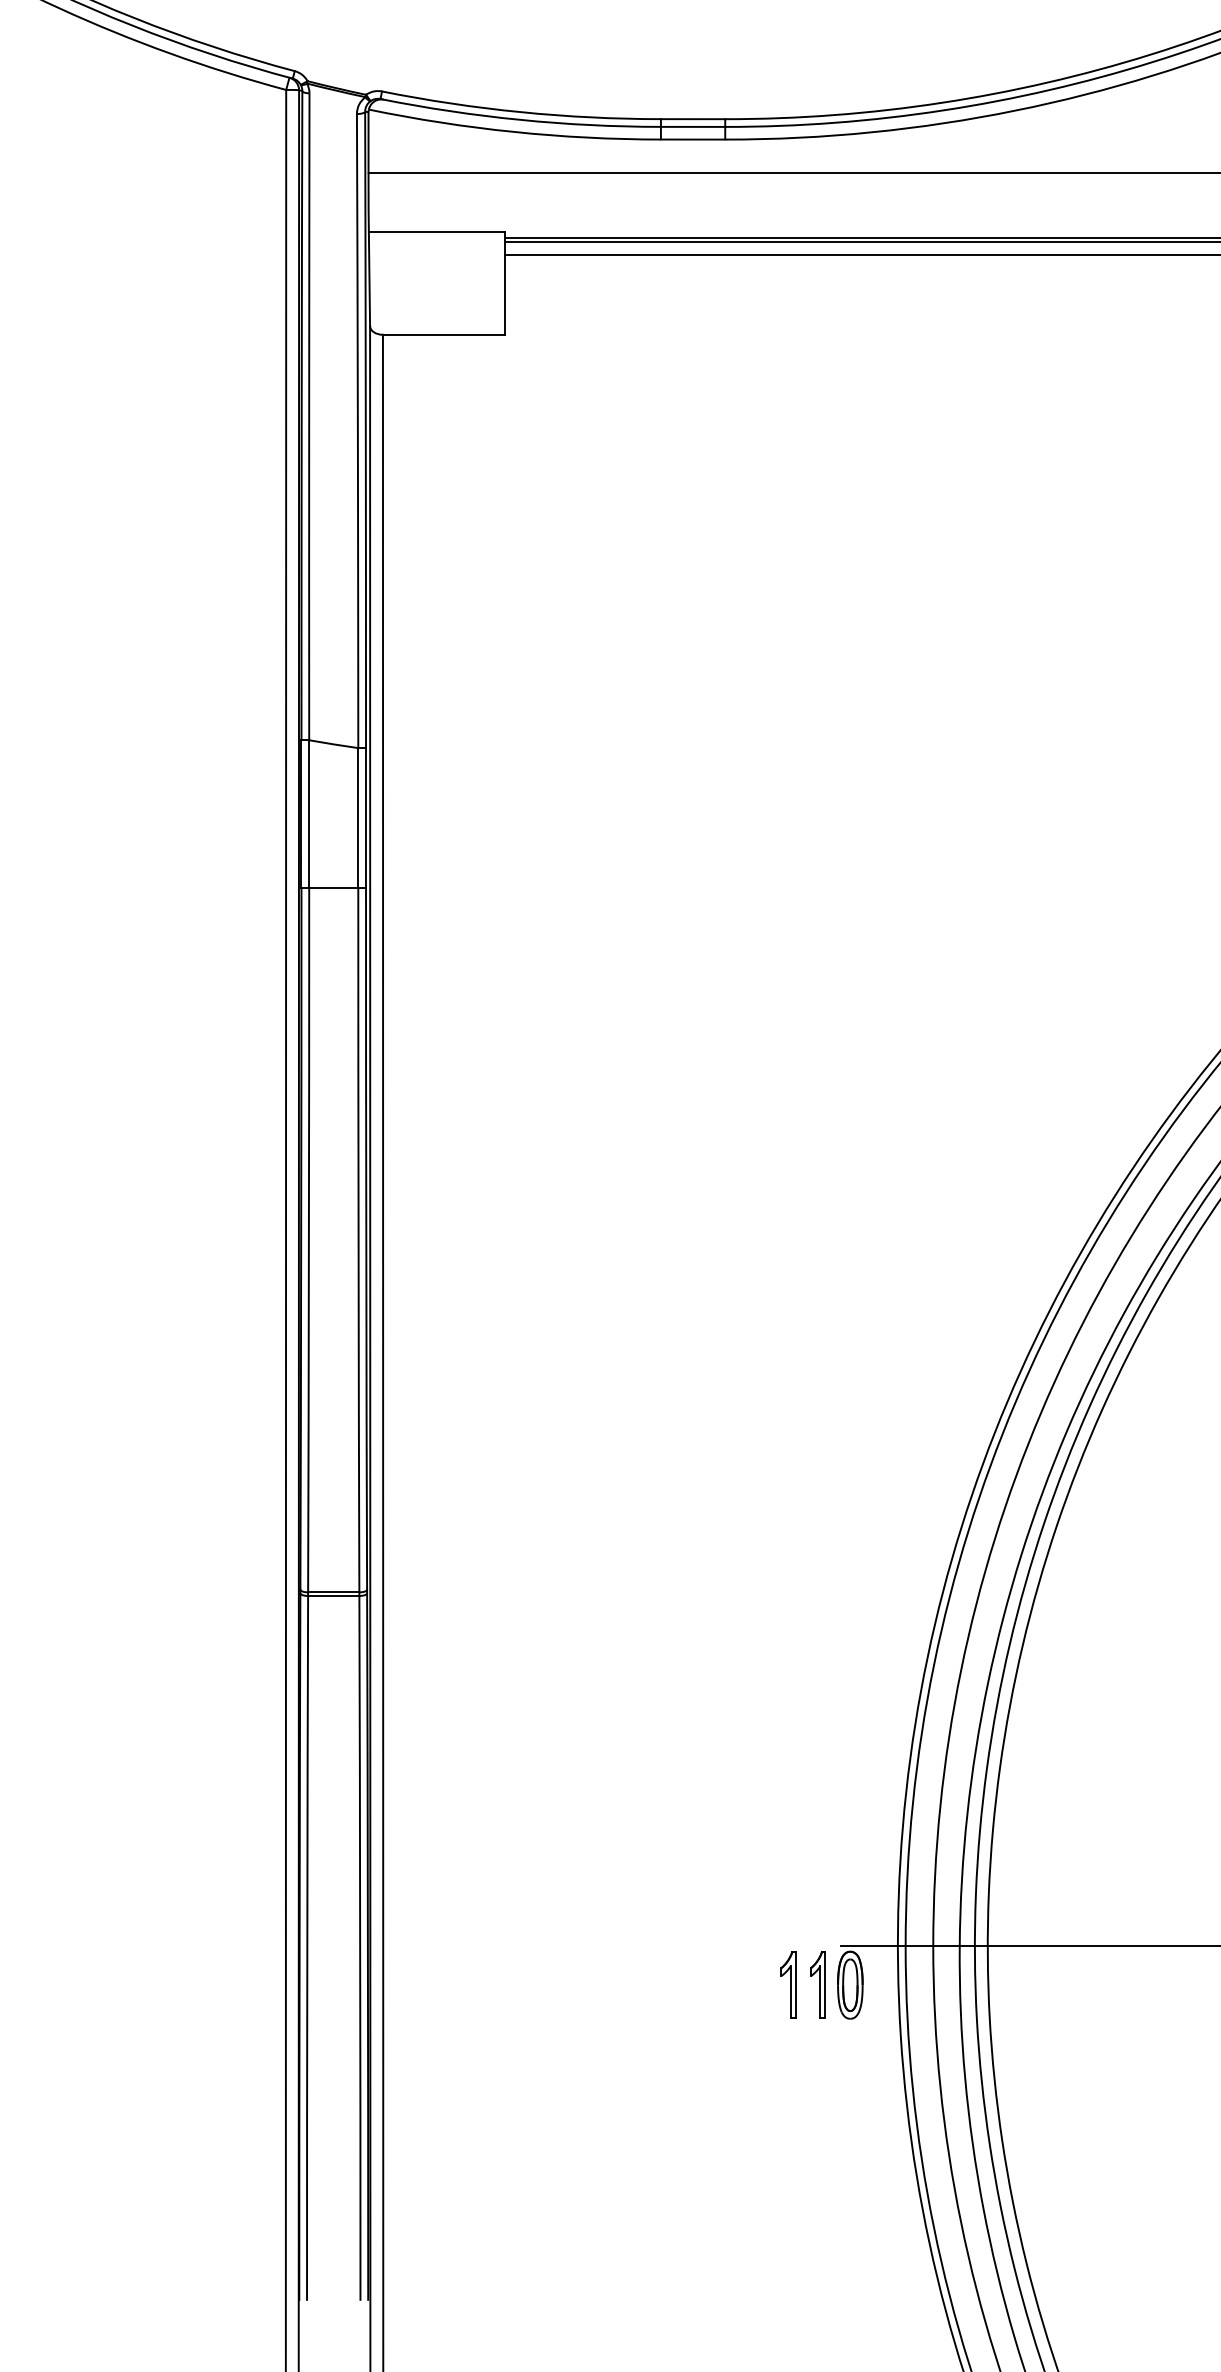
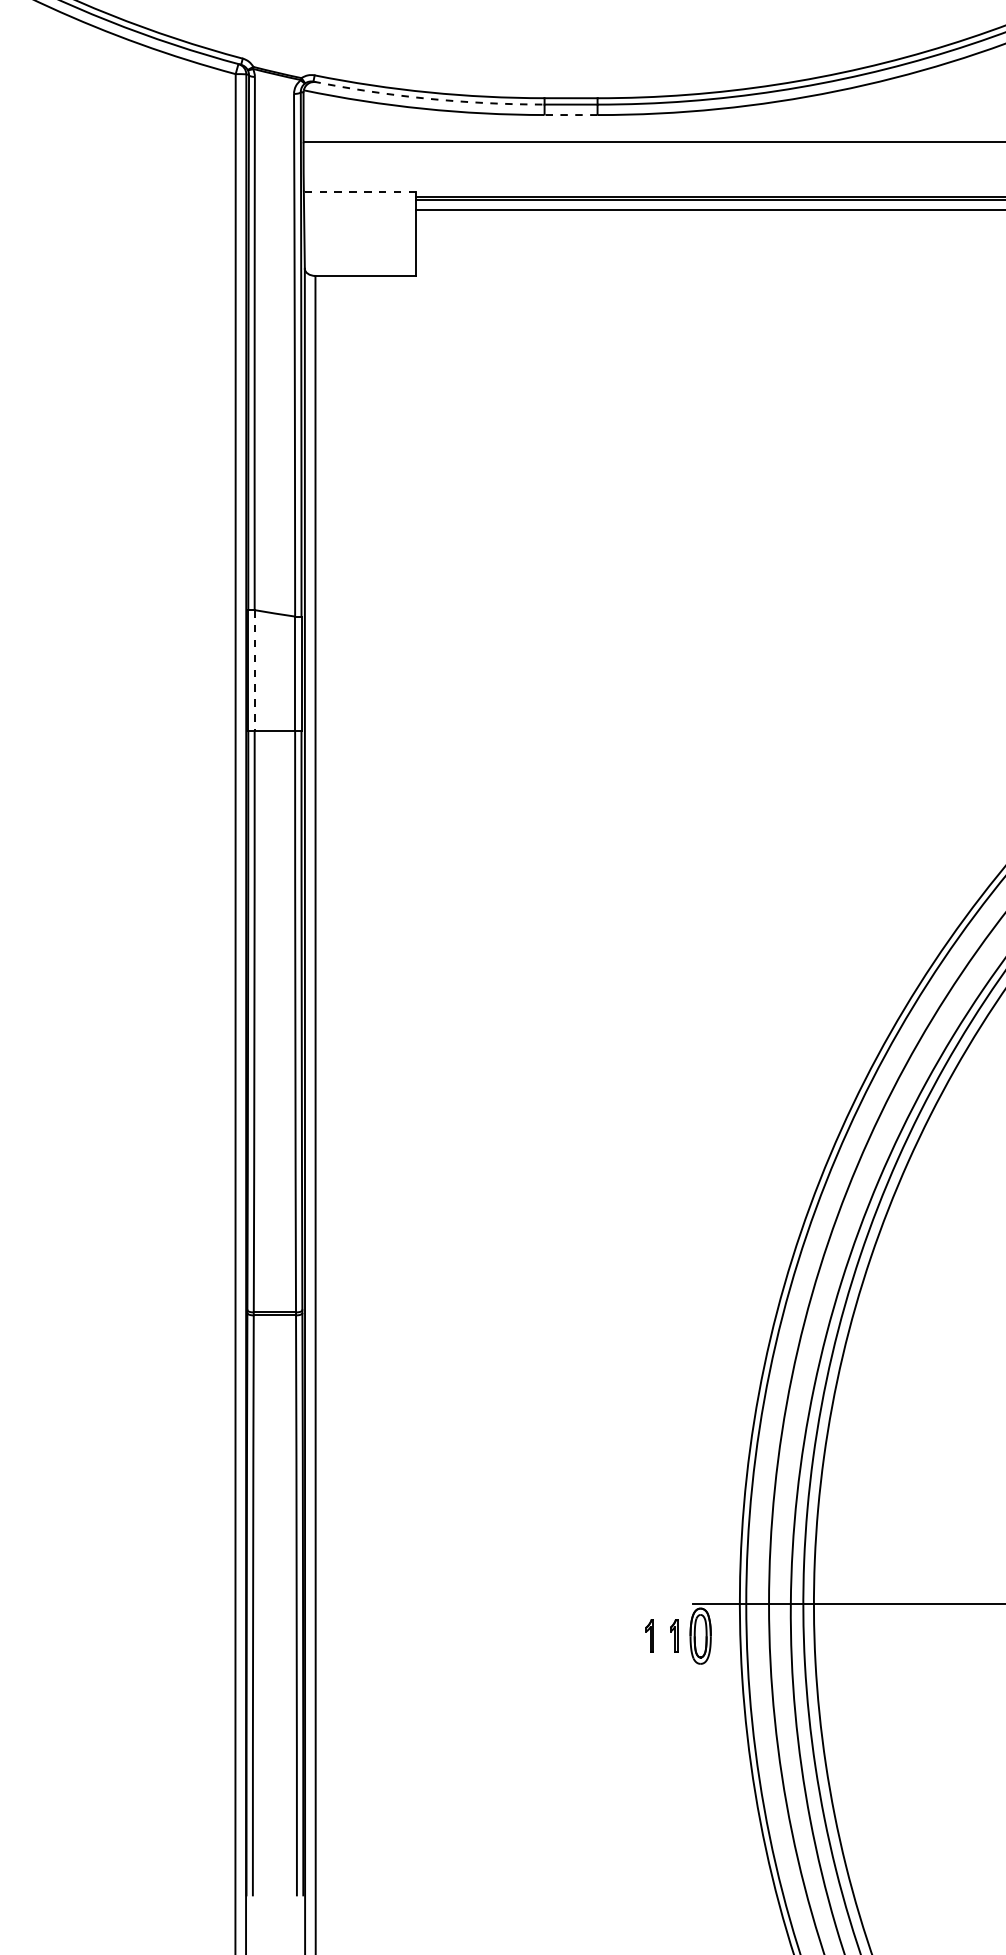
arc: (520, 119) -> (428, 98), solid -> dashed
line: (692, 140) -> (570, 115), solid -> dashed
line: (436, 232) -> (359, 191), solid -> dashed
line: (308, 813) -> (254, 670), solid -> dashed
part: (788, 1984) -> (649, 1635), size x0.6
part: (817, 1984) -> (673, 1635), size x0.6

